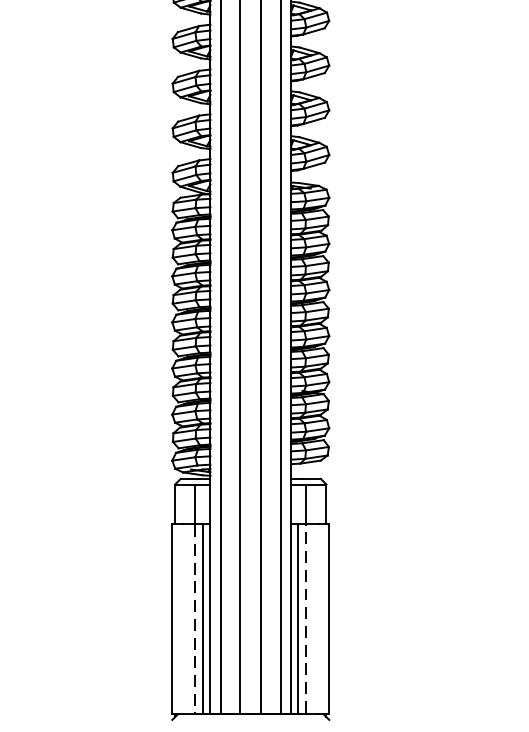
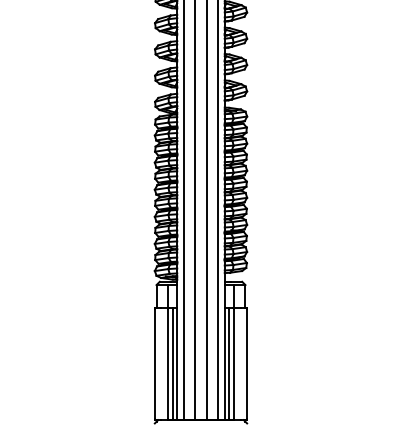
line: (306, 617) -> (233, 363), dashed -> solid
line: (195, 619) -> (168, 364), dashed -> solid

